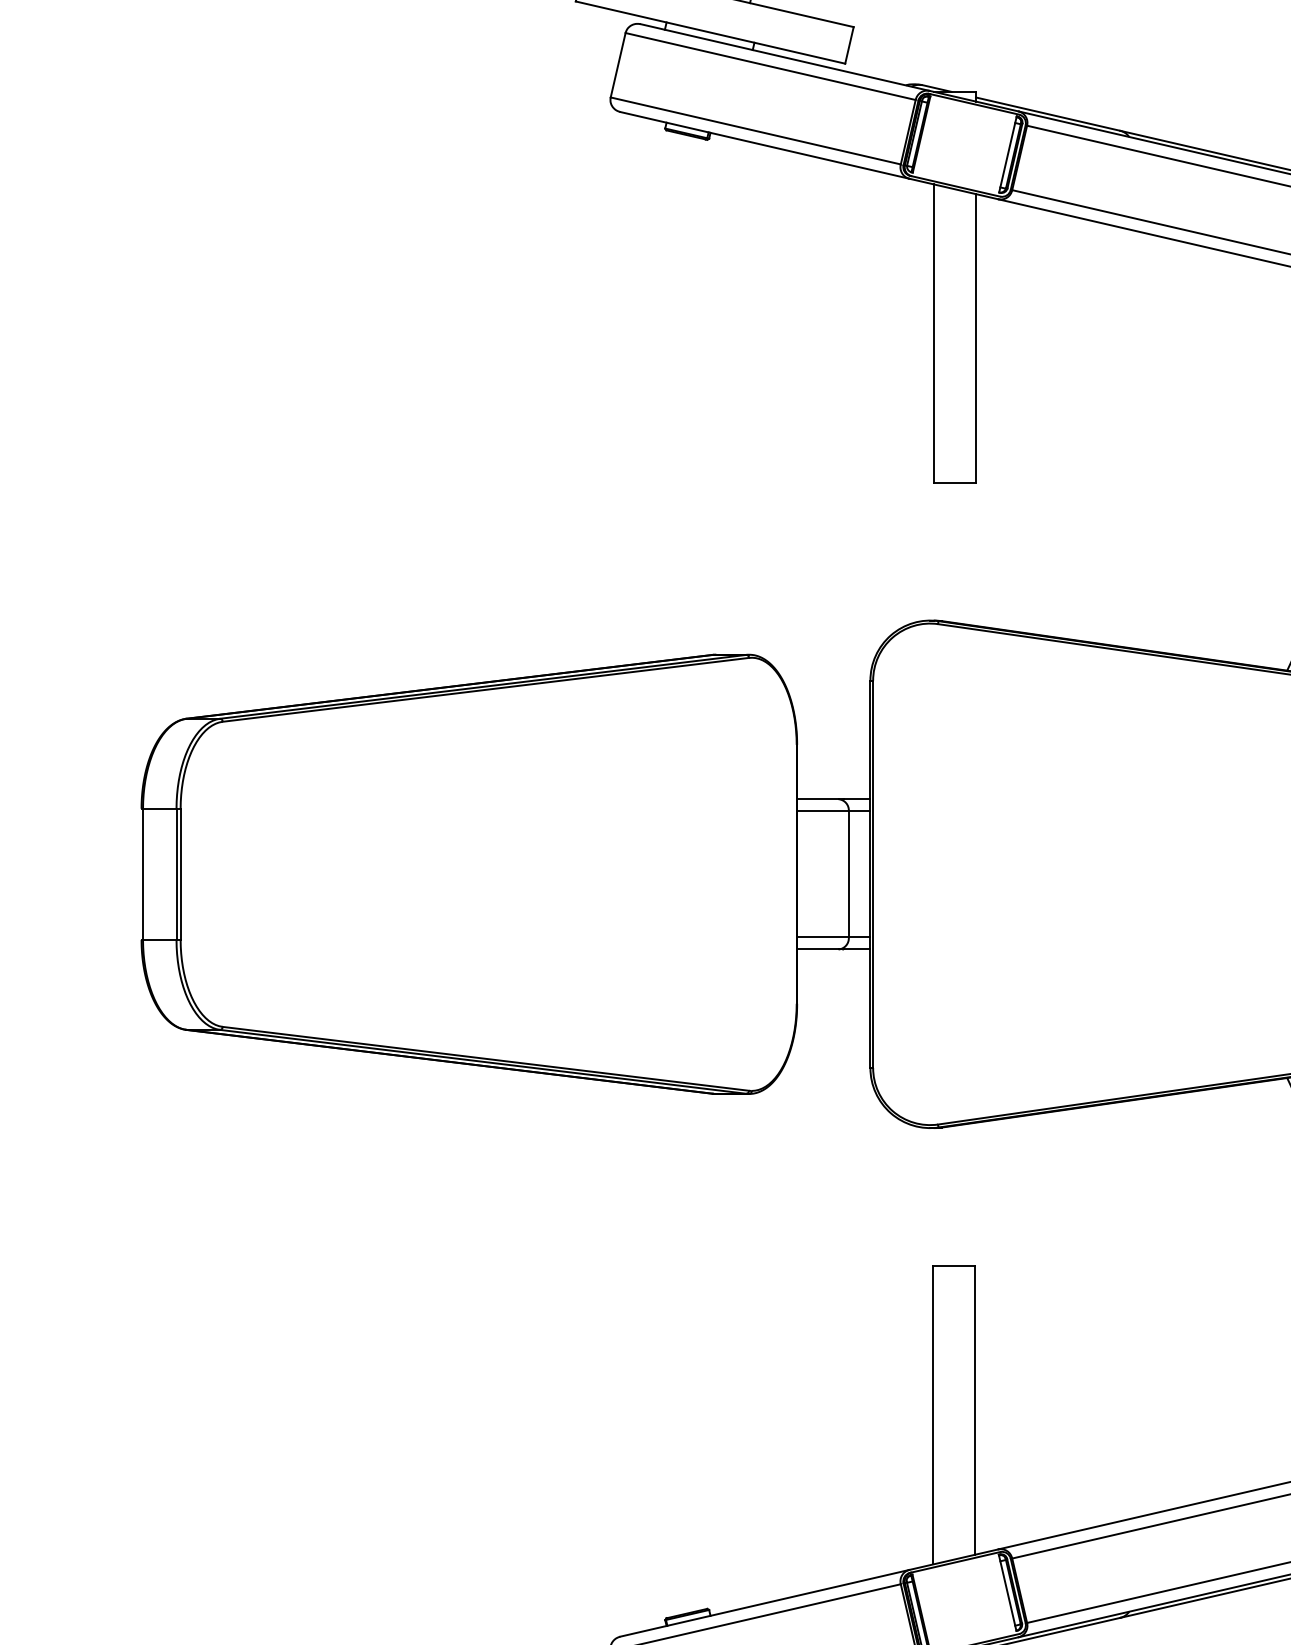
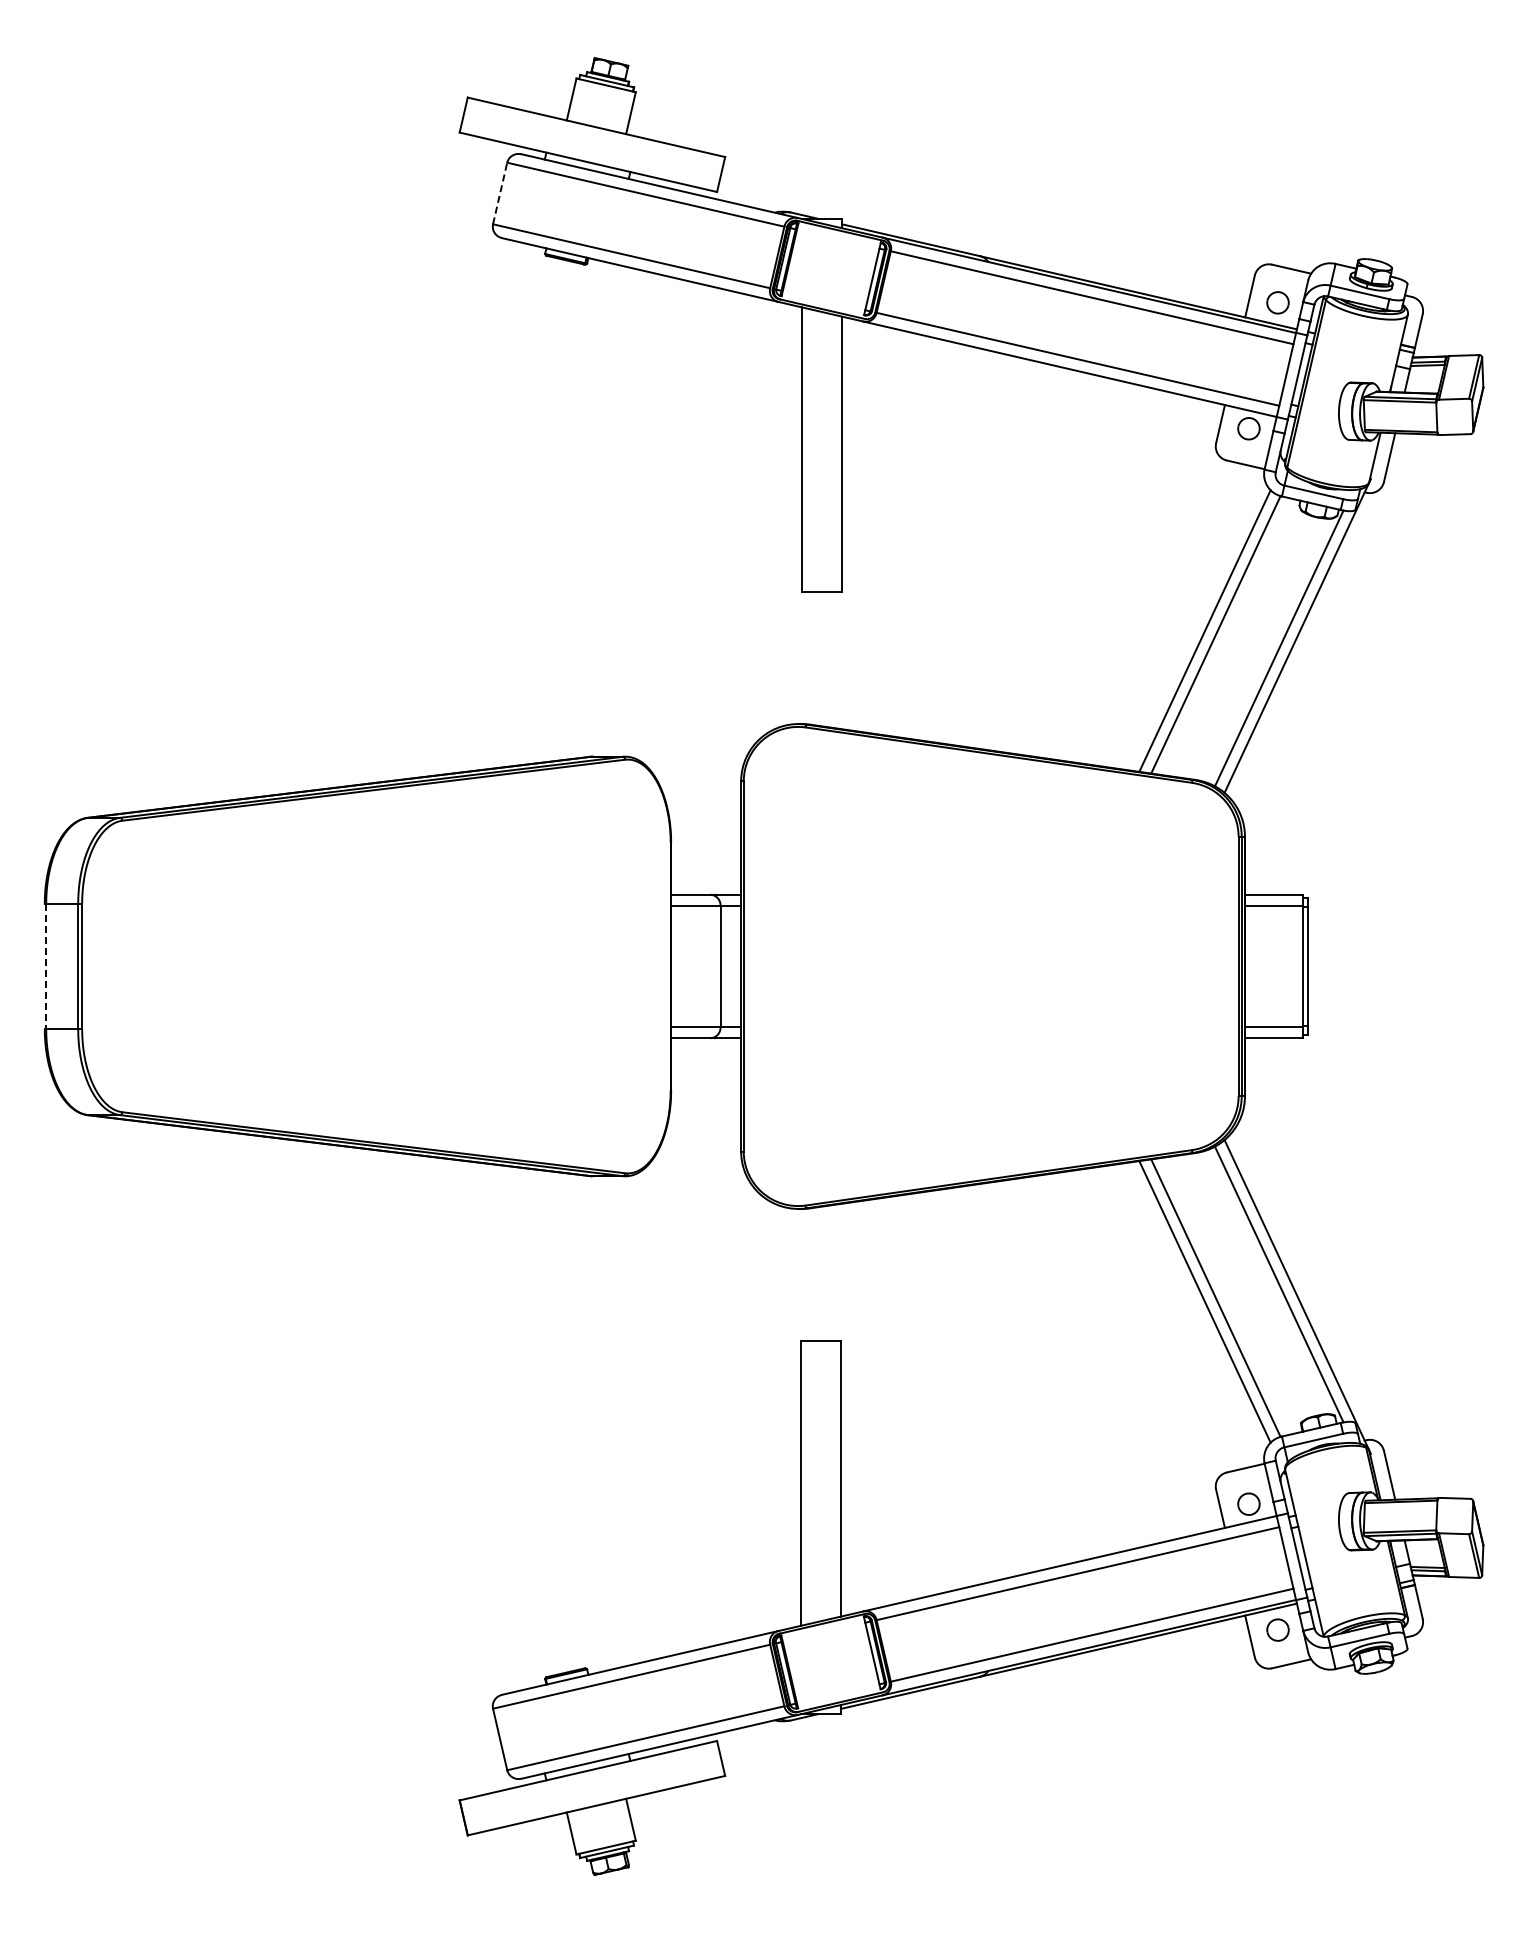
line: (618, 65) -> (500, 193), solid -> dashed
line: (143, 874) -> (46, 966), solid -> dashed

